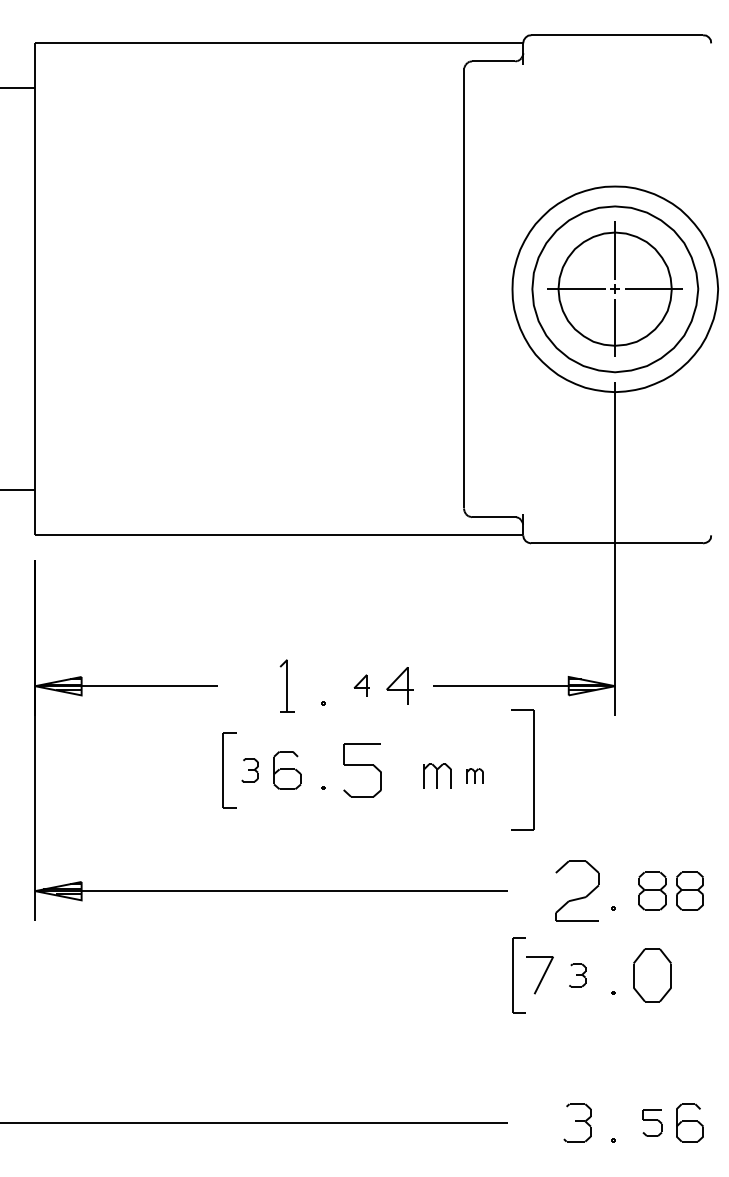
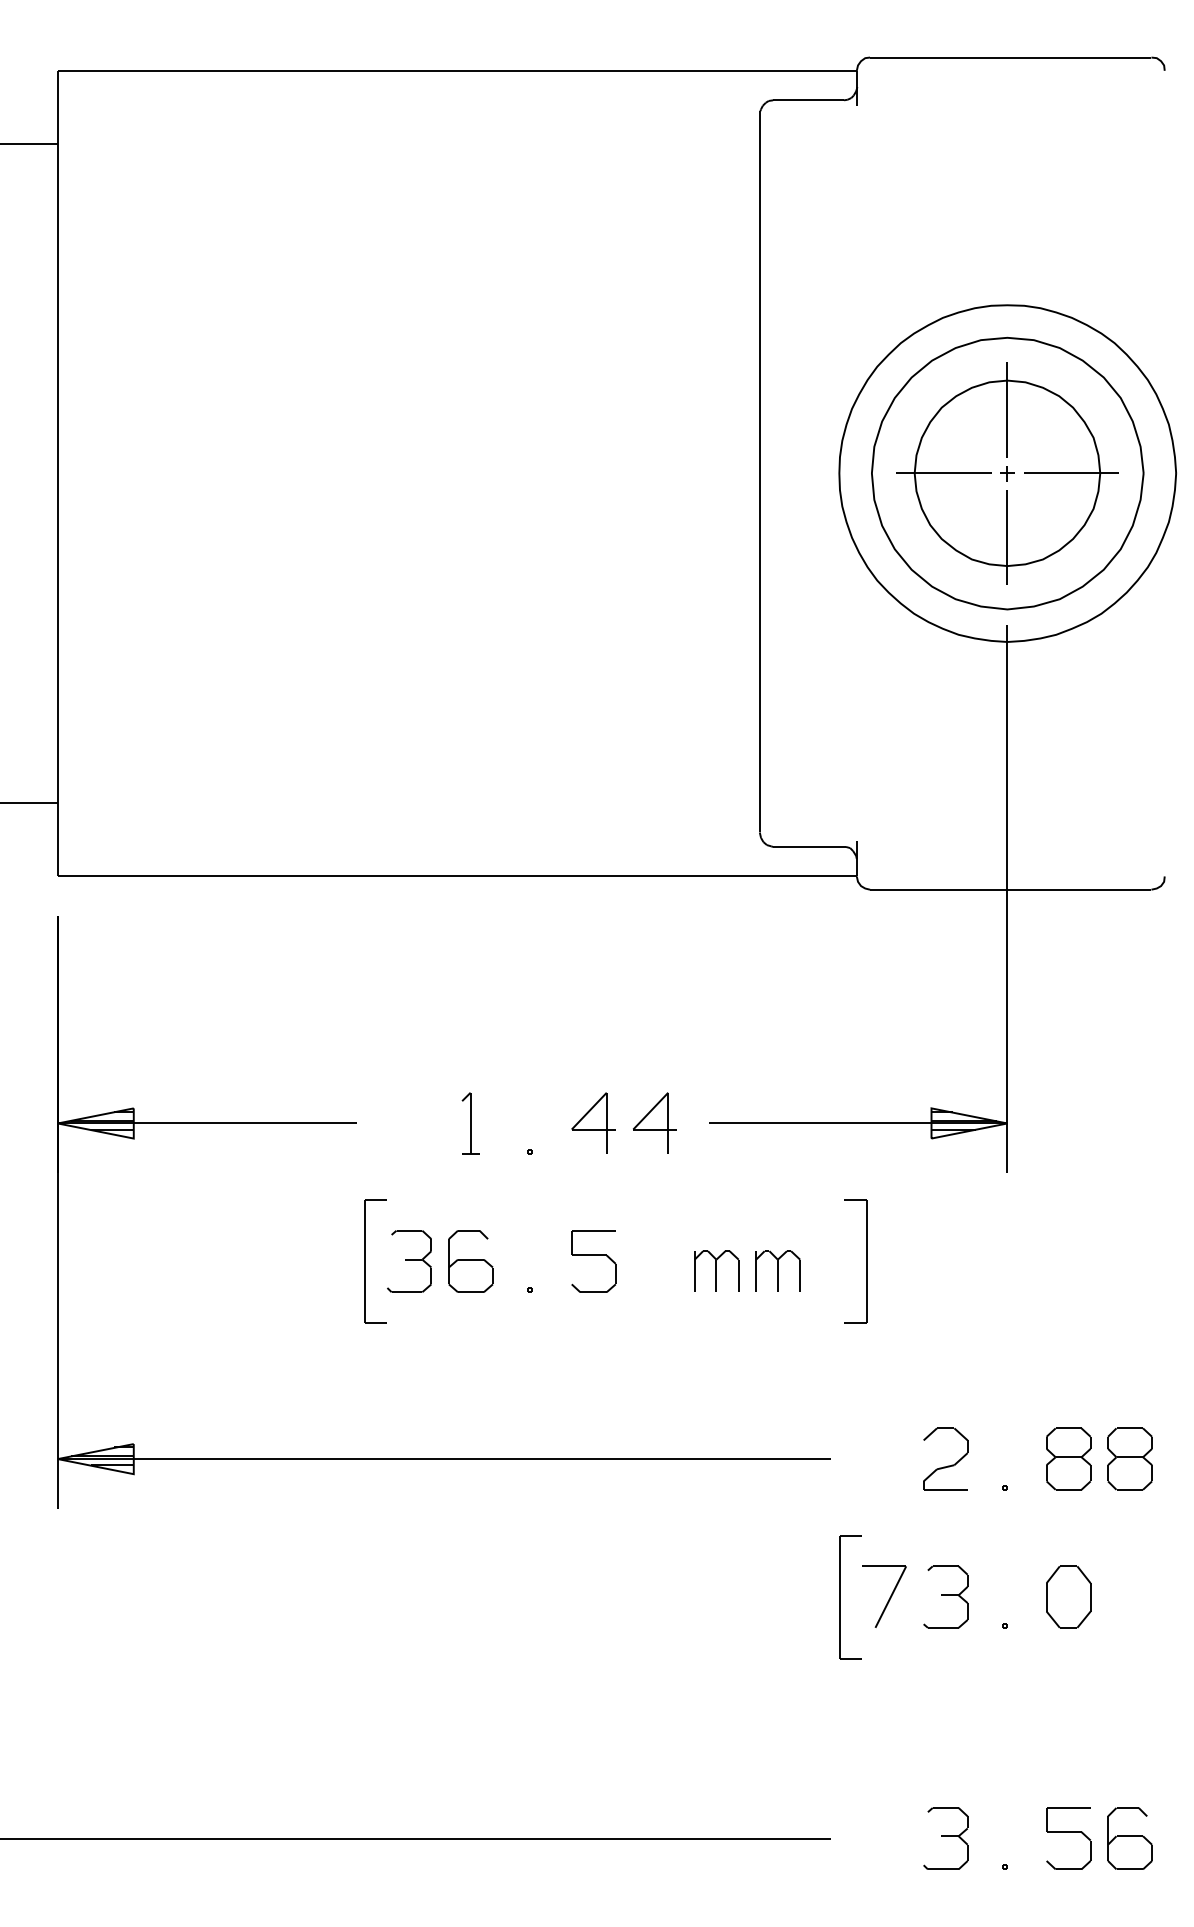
part: (361, 685) -> (592, 1122), size x1.67
part: (286, 686) -> (469, 1123), size x0.71
part: (249, 770) -> (408, 1261), size x1.67
part: (362, 770) -> (593, 1261), size x0.71
part: (522, 770) -> (855, 1261), size x0.62
part: (475, 775) -> (778, 1269), size x1.67
part: (577, 890) -> (945, 1458), size x0.62
part: (577, 975) -> (945, 1597), size x1.67
part: (652, 975) -> (1068, 1597), size x0.71
part: (652, 1122) -> (1068, 1837), size x1.43

